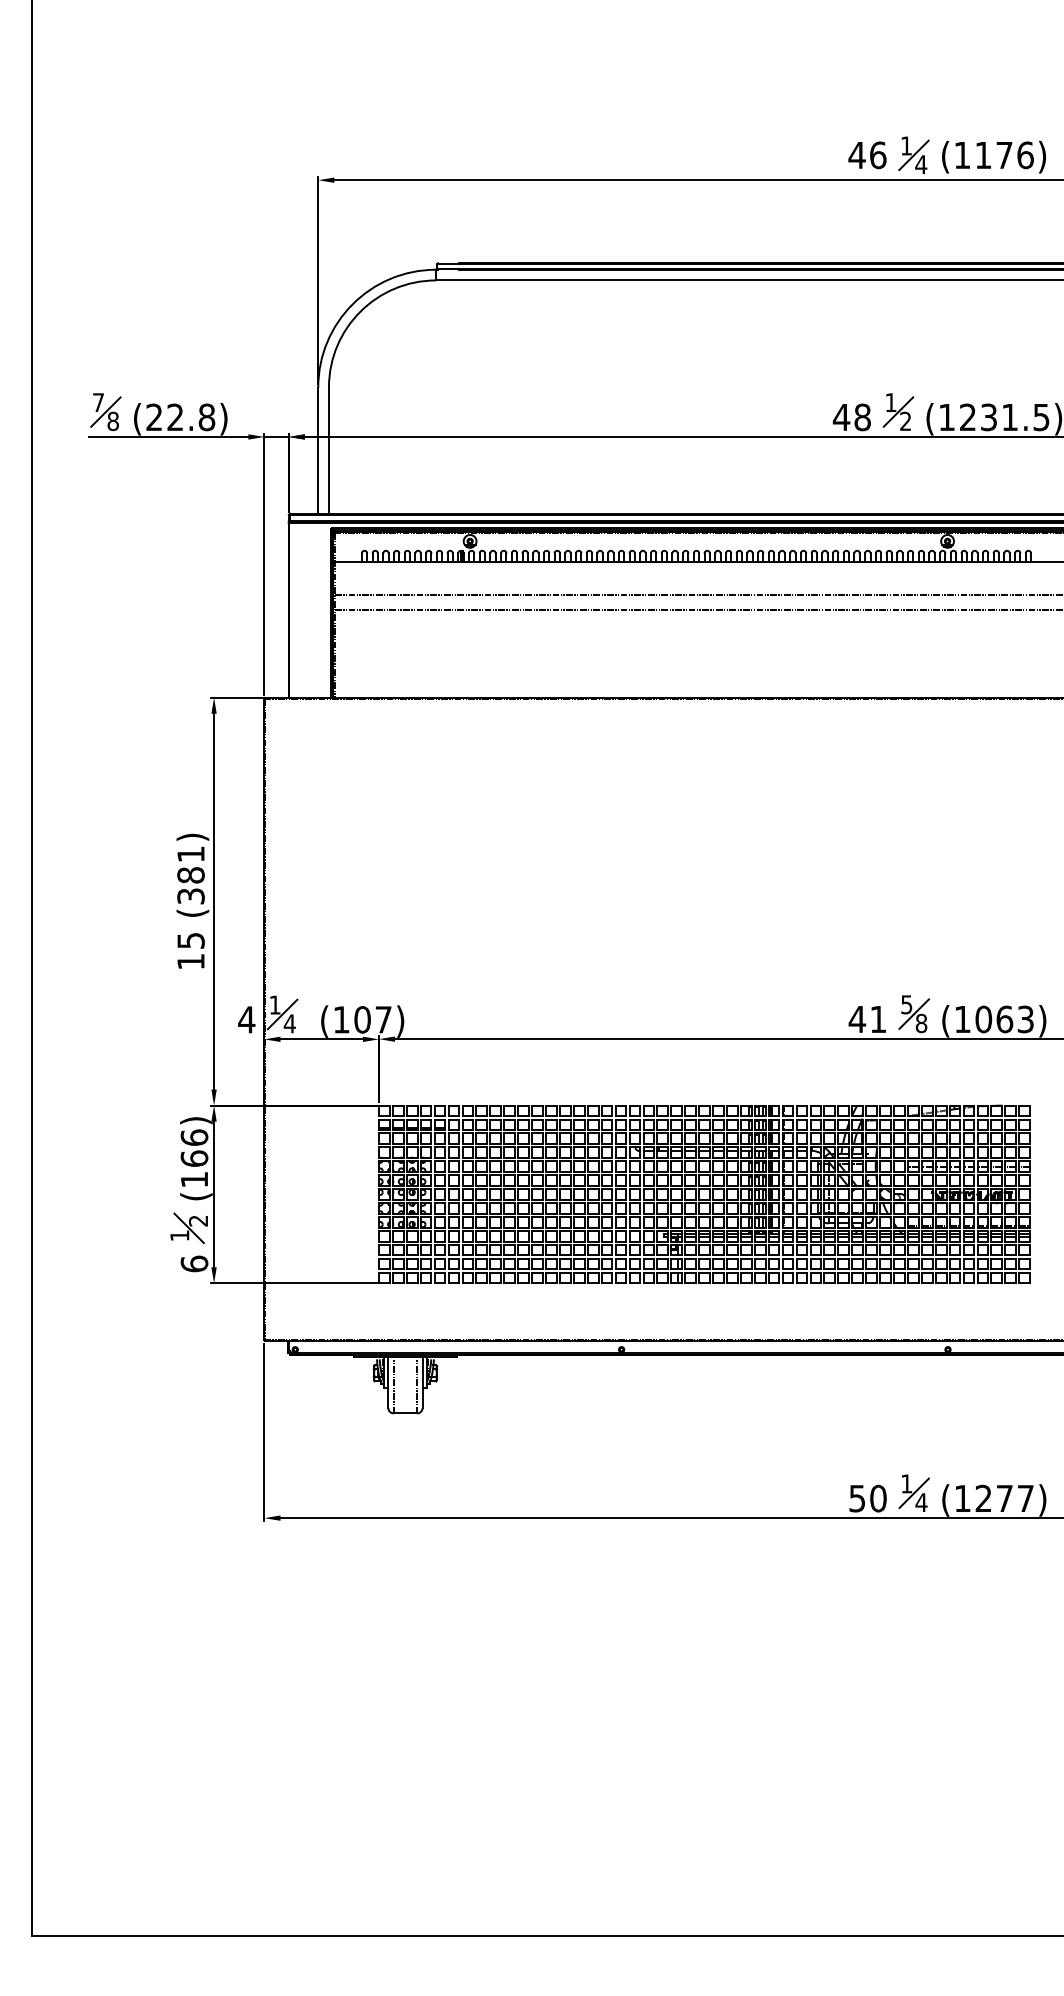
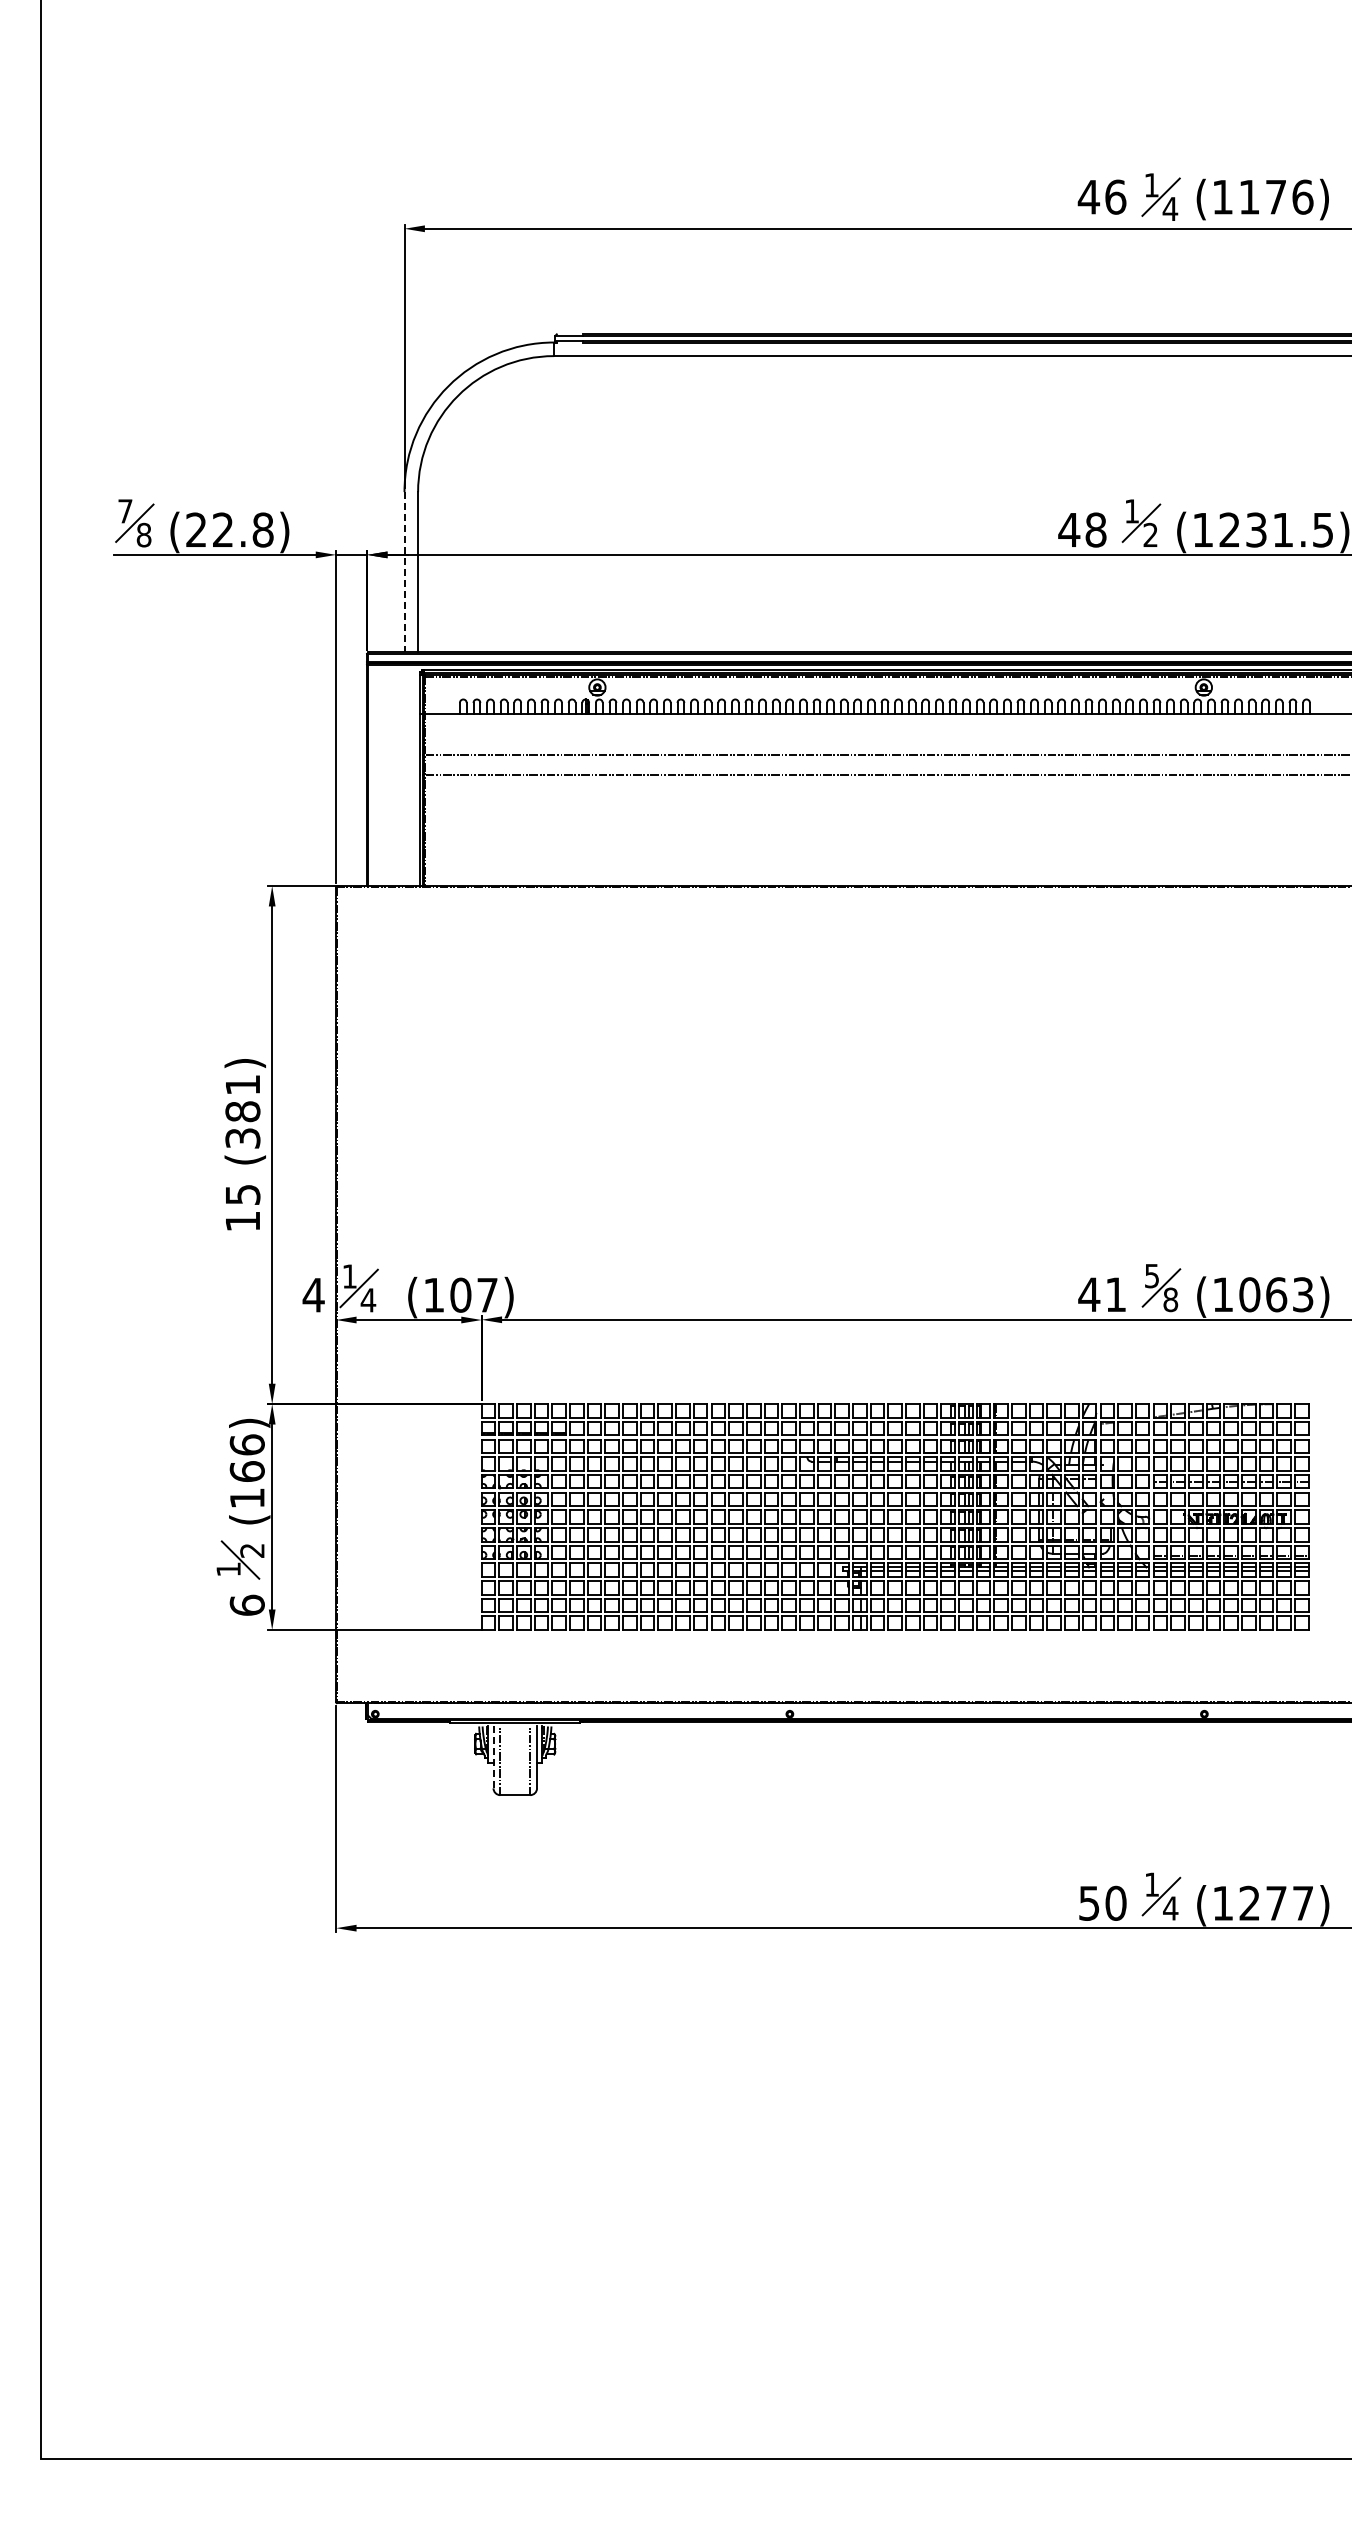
line: (318, 450) -> (404, 572), solid -> dashed
line: (388, 1383) -> (493, 1757), solid -> dashed

